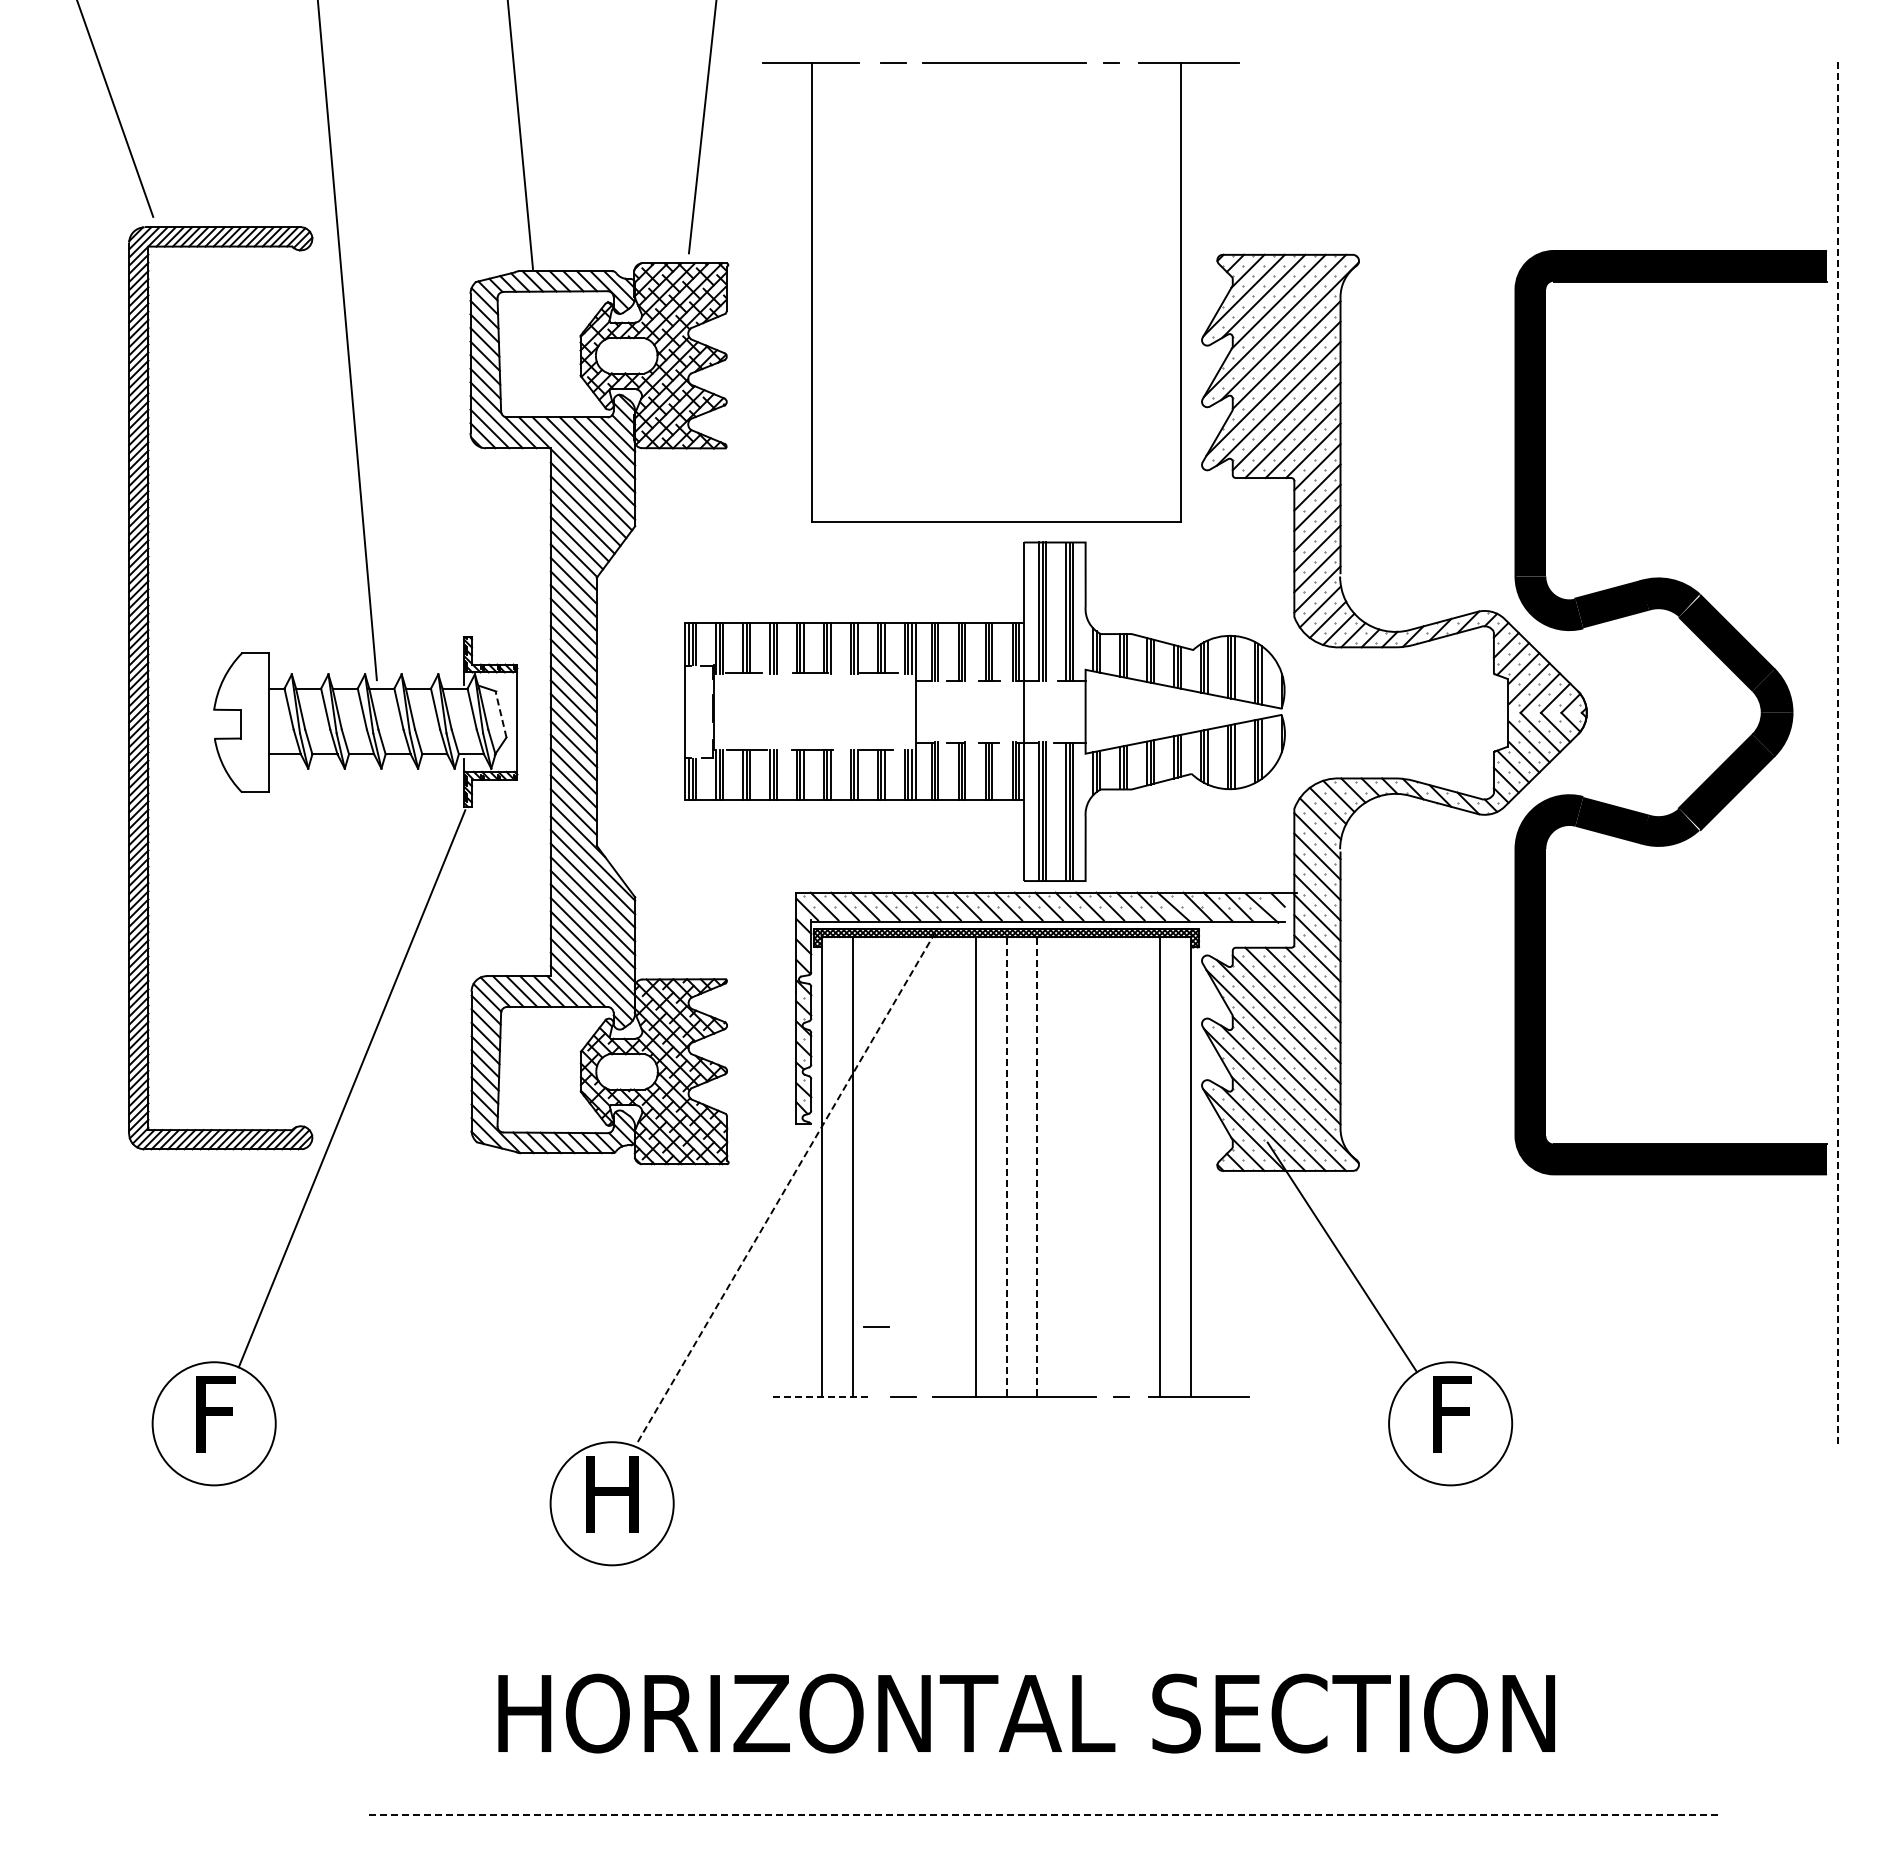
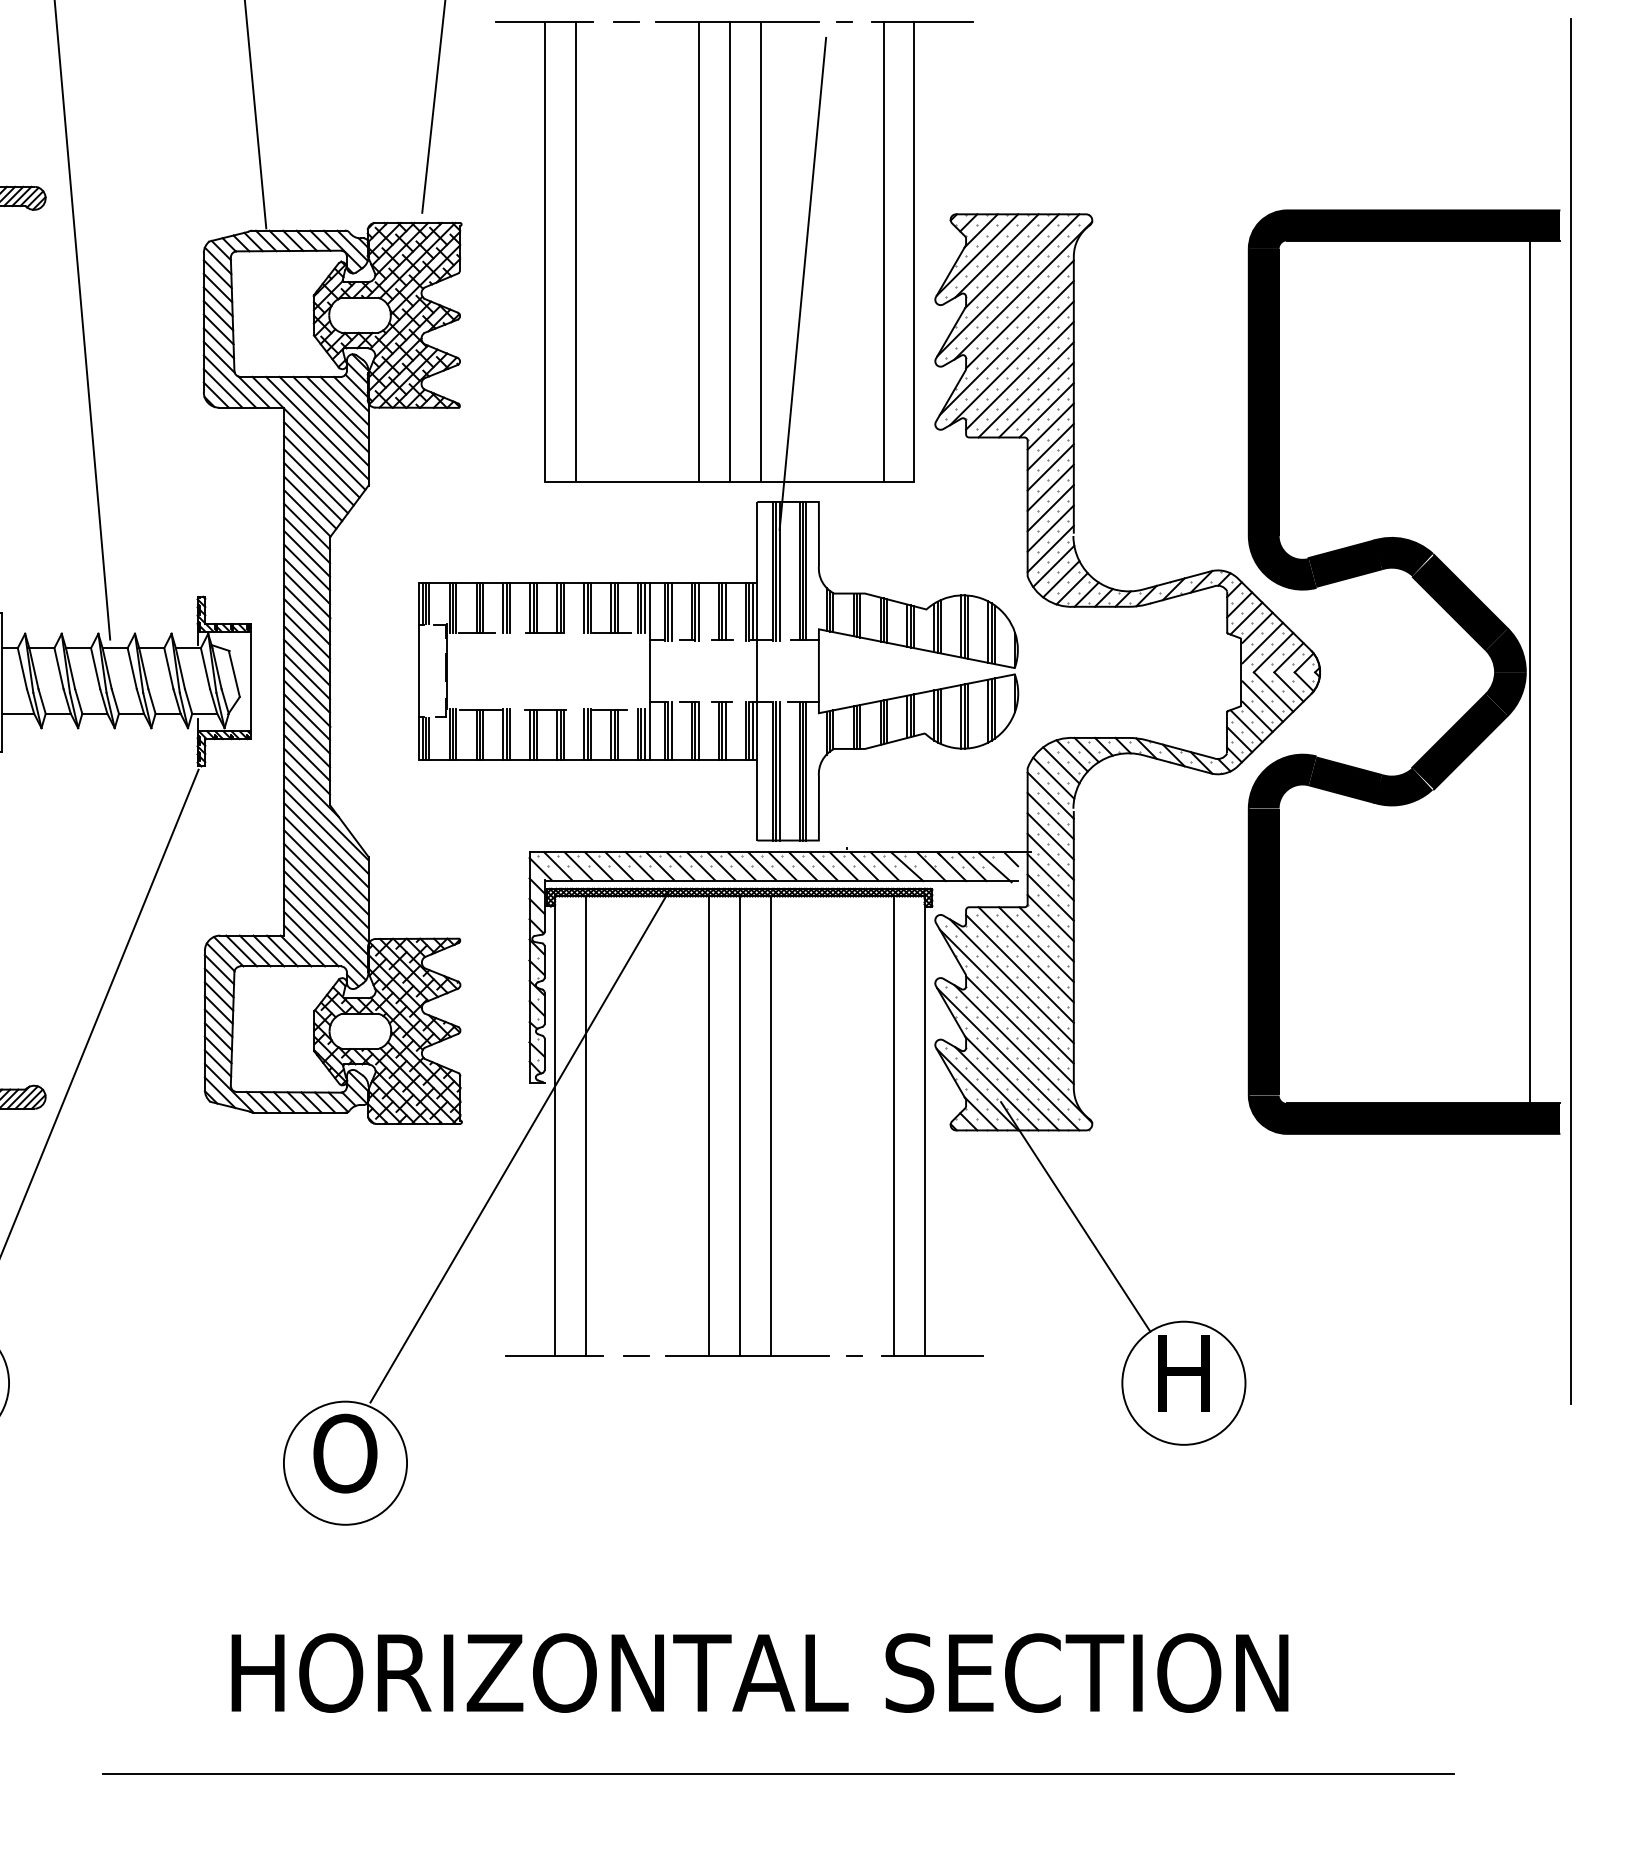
line: (842, 291) -> (575, 250), added
line: (965, 291) -> (698, 250), added
line: (996, 291) -> (729, 250), added
line: (1027, 291) -> (760, 250), added
line: (1150, 291) -> (883, 250), added
line: (1069, 324) -> (802, 283), added
line: (1796, 712) -> (1529, 671), added
line: (500, 714) -> (233, 673), dashed -> solid
line: (1838, 751) -> (1571, 710), dashed -> solid
line: (1006, 1167) -> (739, 1126), dashed -> solid
line: (1037, 1167) -> (770, 1126), dashed -> solid
line: (786, 1187) -> (519, 1146), dashed -> solid
line: (876, 1326) -> (609, 1285), removed
line: (821, 1396) -> (554, 1355), dashed -> solid
text: (1450, 1414) -> (1183, 1373), F -> H
text: (612, 1494) -> (345, 1453), H -> O
line: (1044, 1814) -> (777, 1773), dashed -> solid

